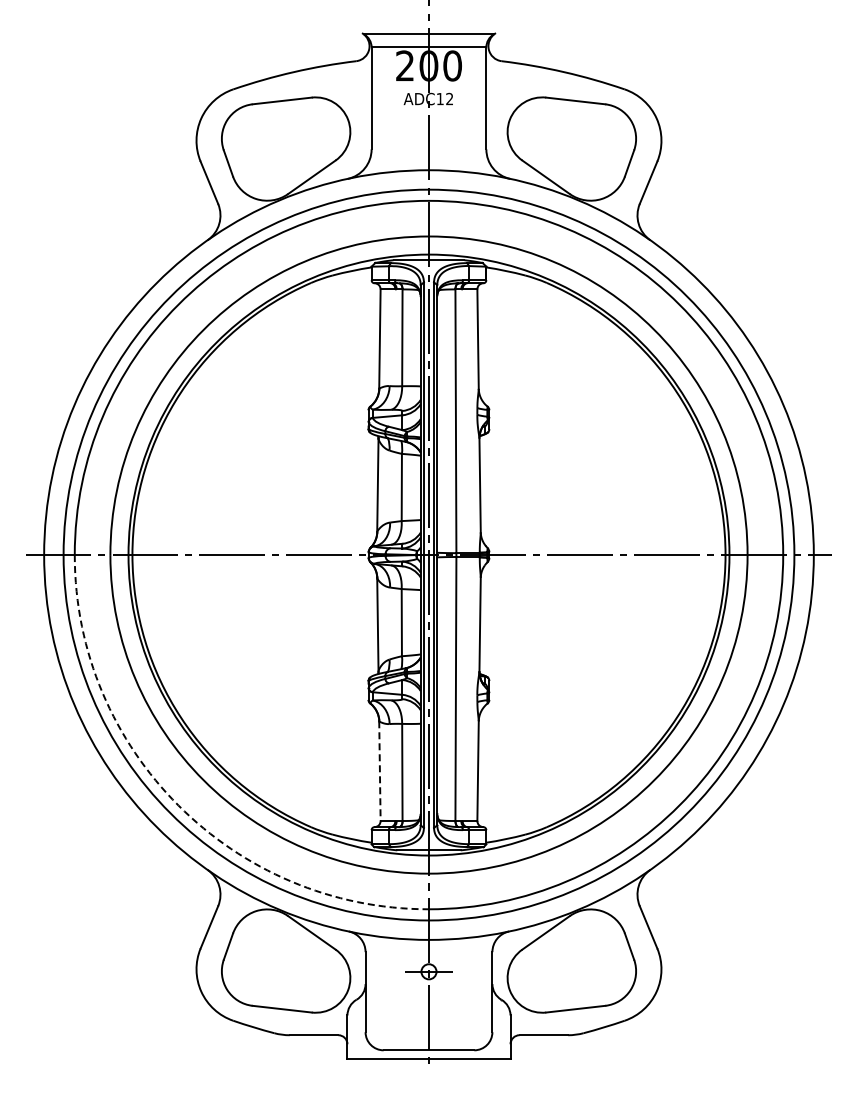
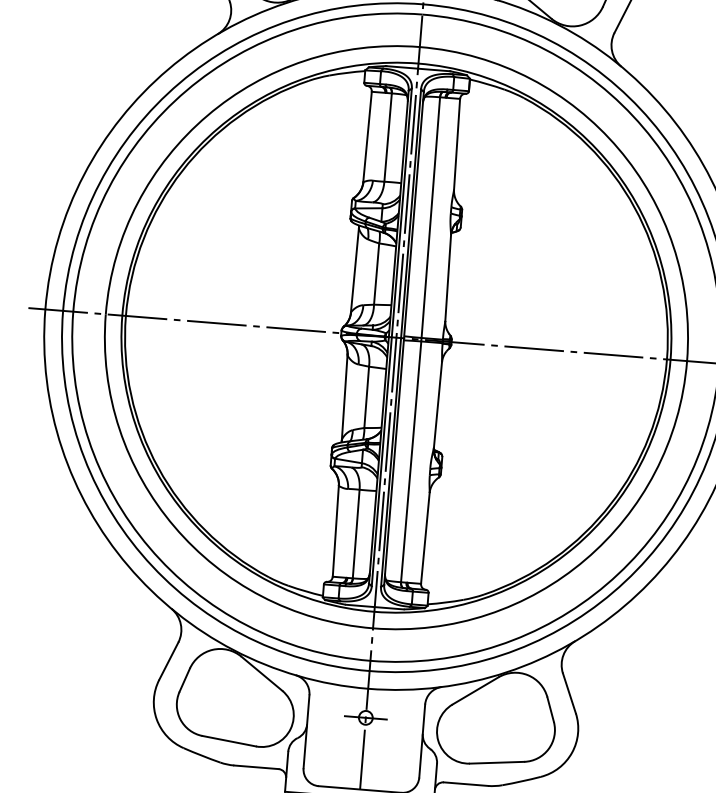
line: (379, 771) -> (335, 531), dashed -> solid
arc: (178, 805) -> (149, 547), dashed -> solid

